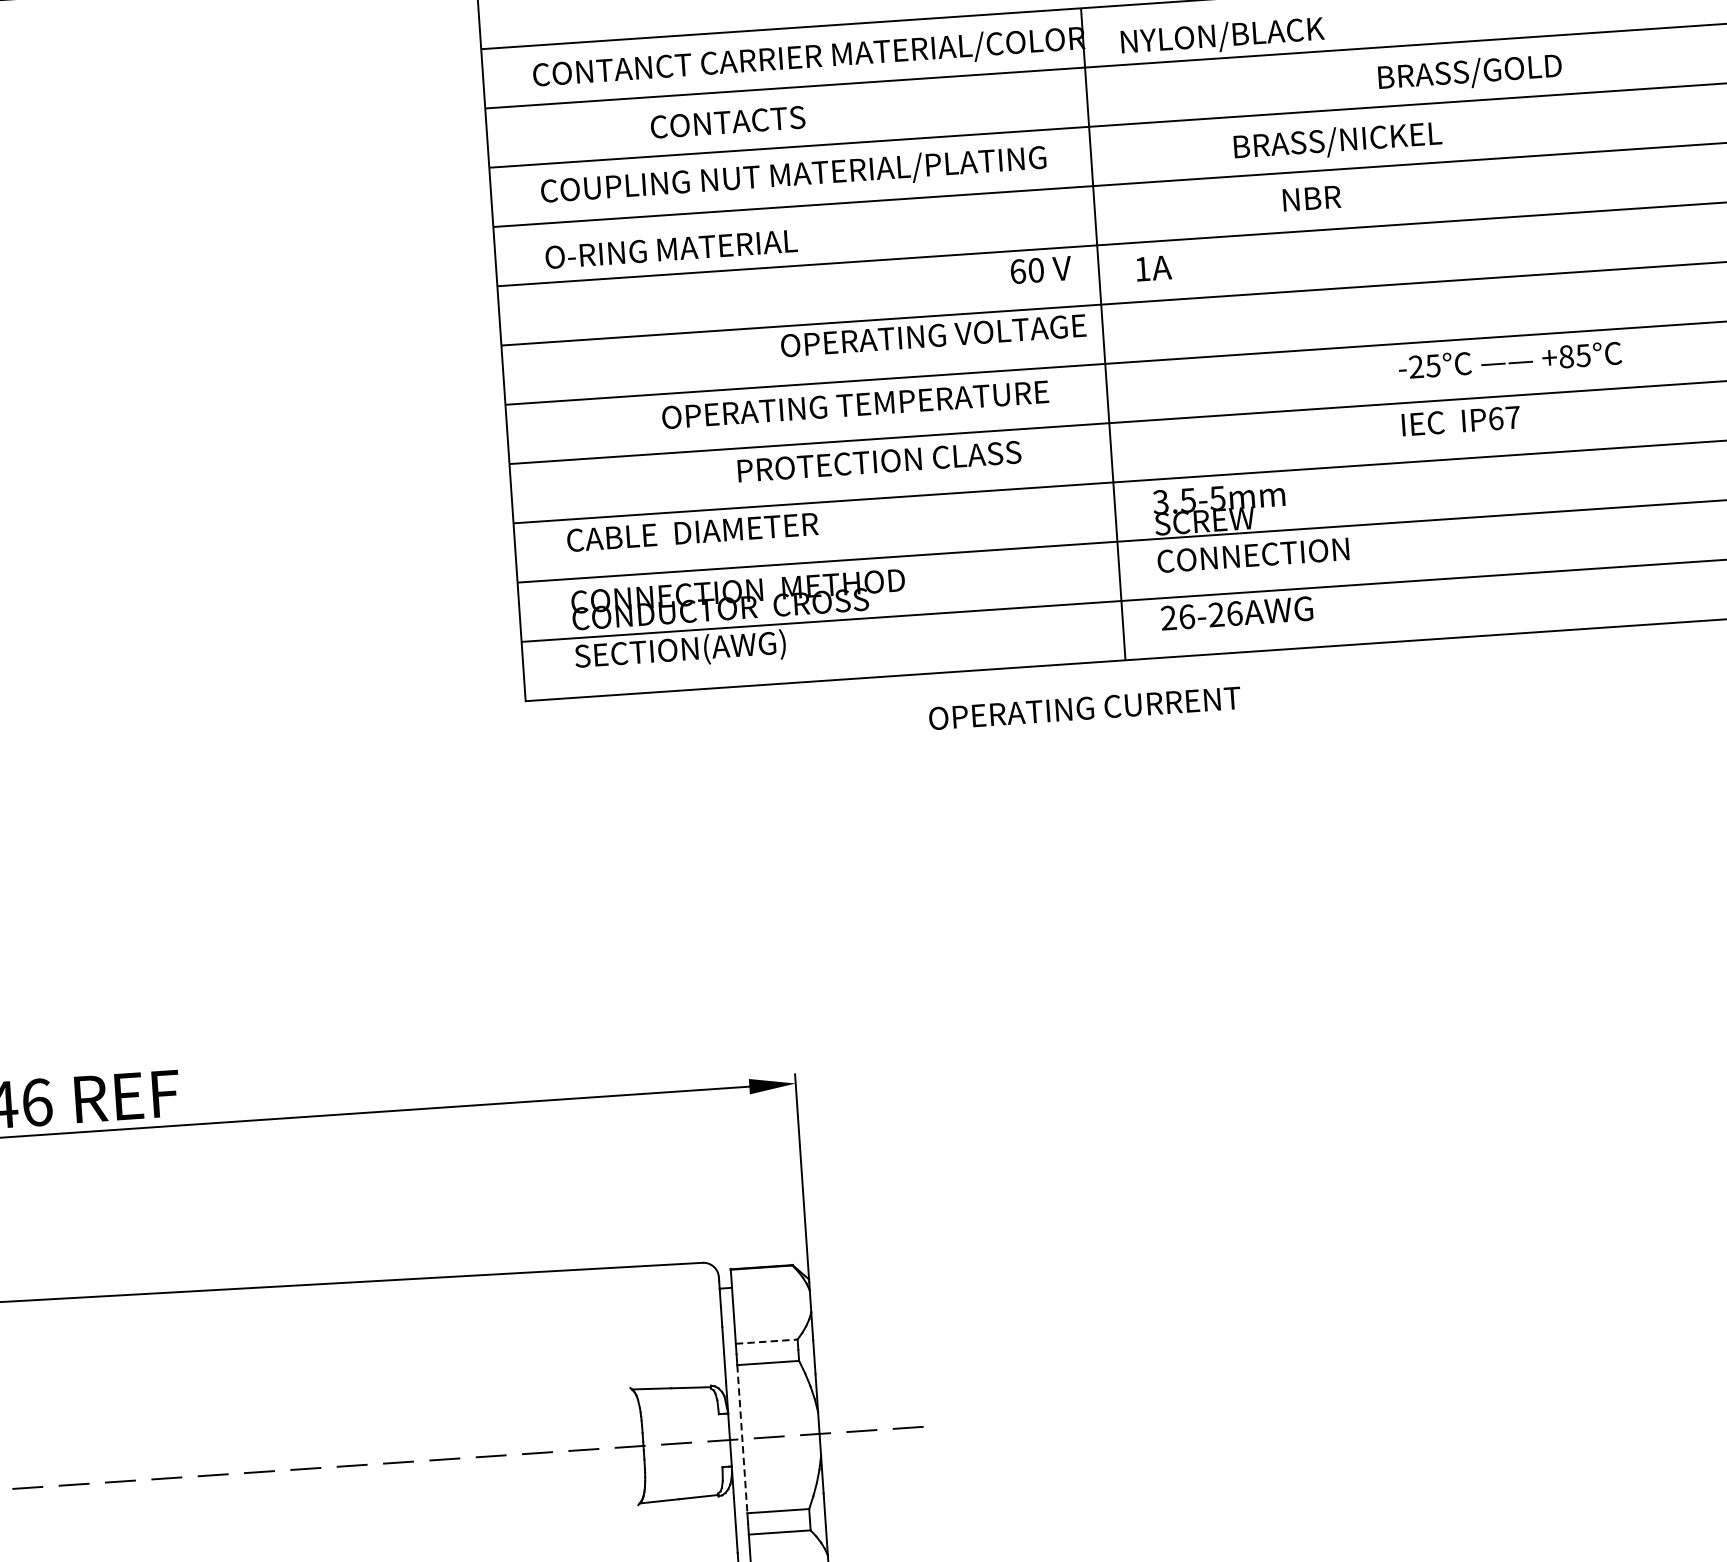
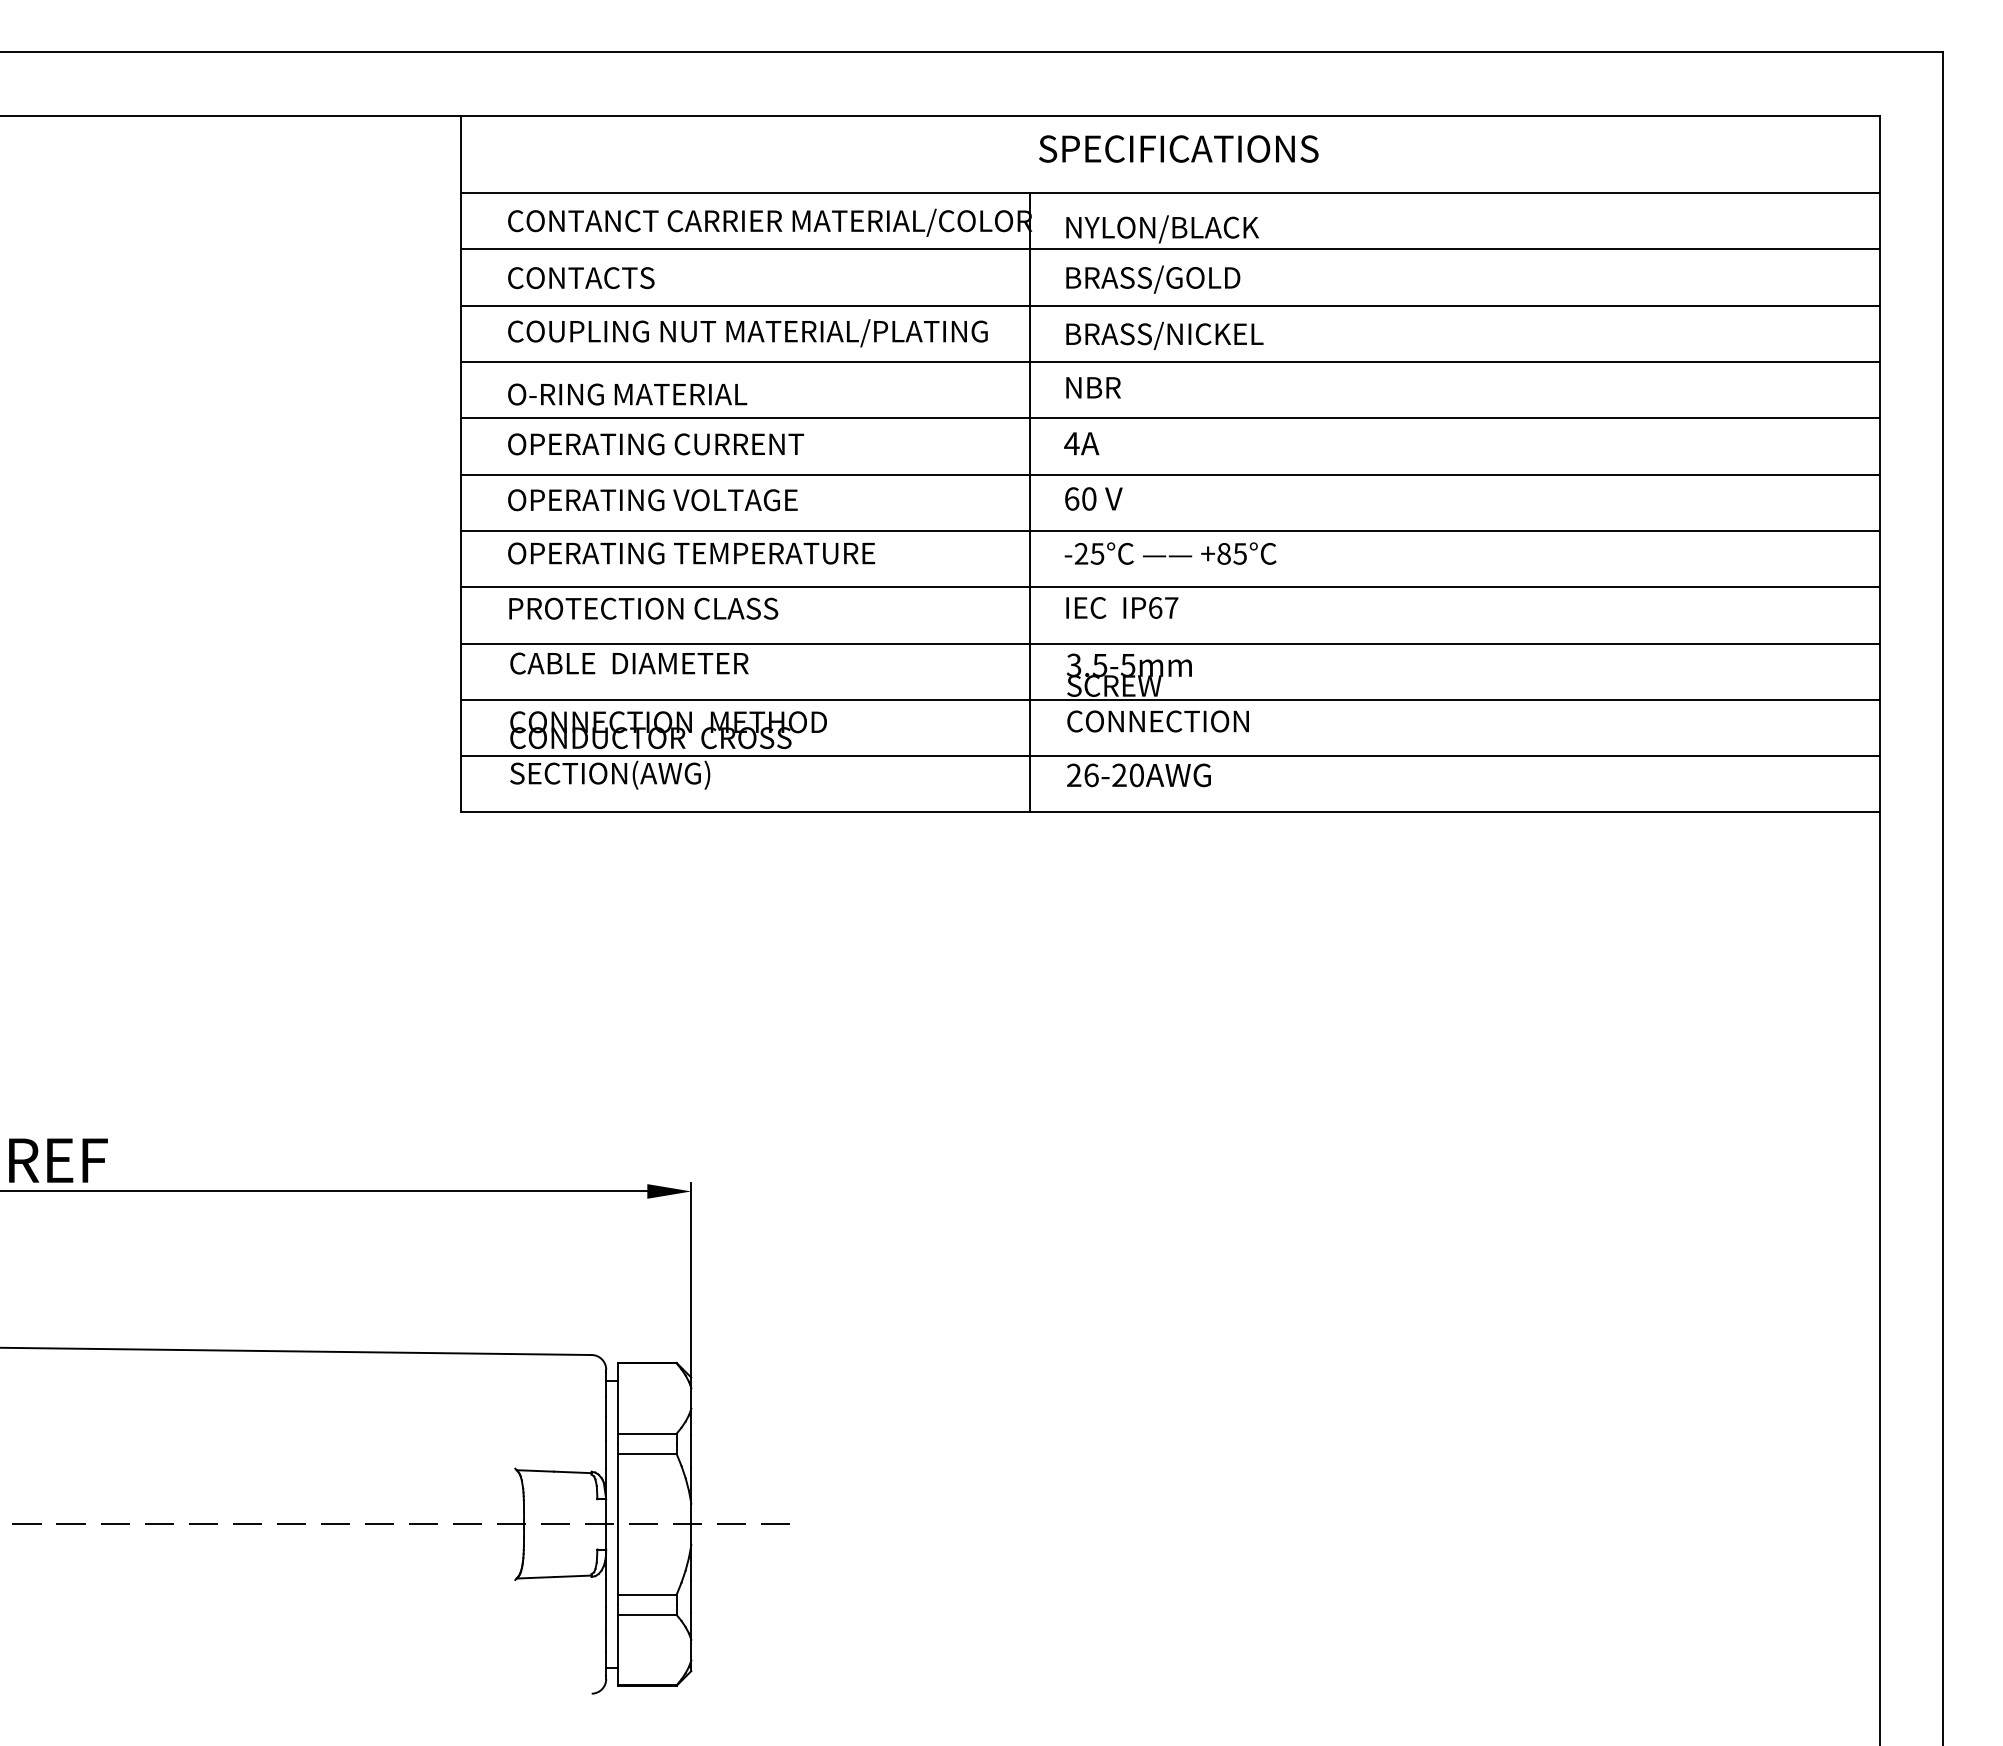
text: (1470, 73) -> (1153, 279), moved
text: (728, 122) -> (581, 278), moved
text: (1337, 141) -> (1164, 335), moved
text: (1311, 198) -> (1093, 387), moved
text: (1142, 268) -> (1071, 443), 1A -> 4A
text: (1040, 269) -> (1093, 498), moved
text: (933, 336) -> (652, 500), moved
text: (1510, 360) -> (1170, 553), moved
text: (855, 404) -> (691, 553), moved
text: (1461, 420) -> (1122, 607), moved
text: (879, 461) -> (643, 608), moved
text: (1234, 613) -> (1136, 775), 26-26AWG -> 26-20AWG
text: (1084, 708) -> (655, 444), moved
line: (766, 1341) -> (647, 1433), dashed -> solid
line: (741, 1439) -> (617, 1524), dashed -> solid

